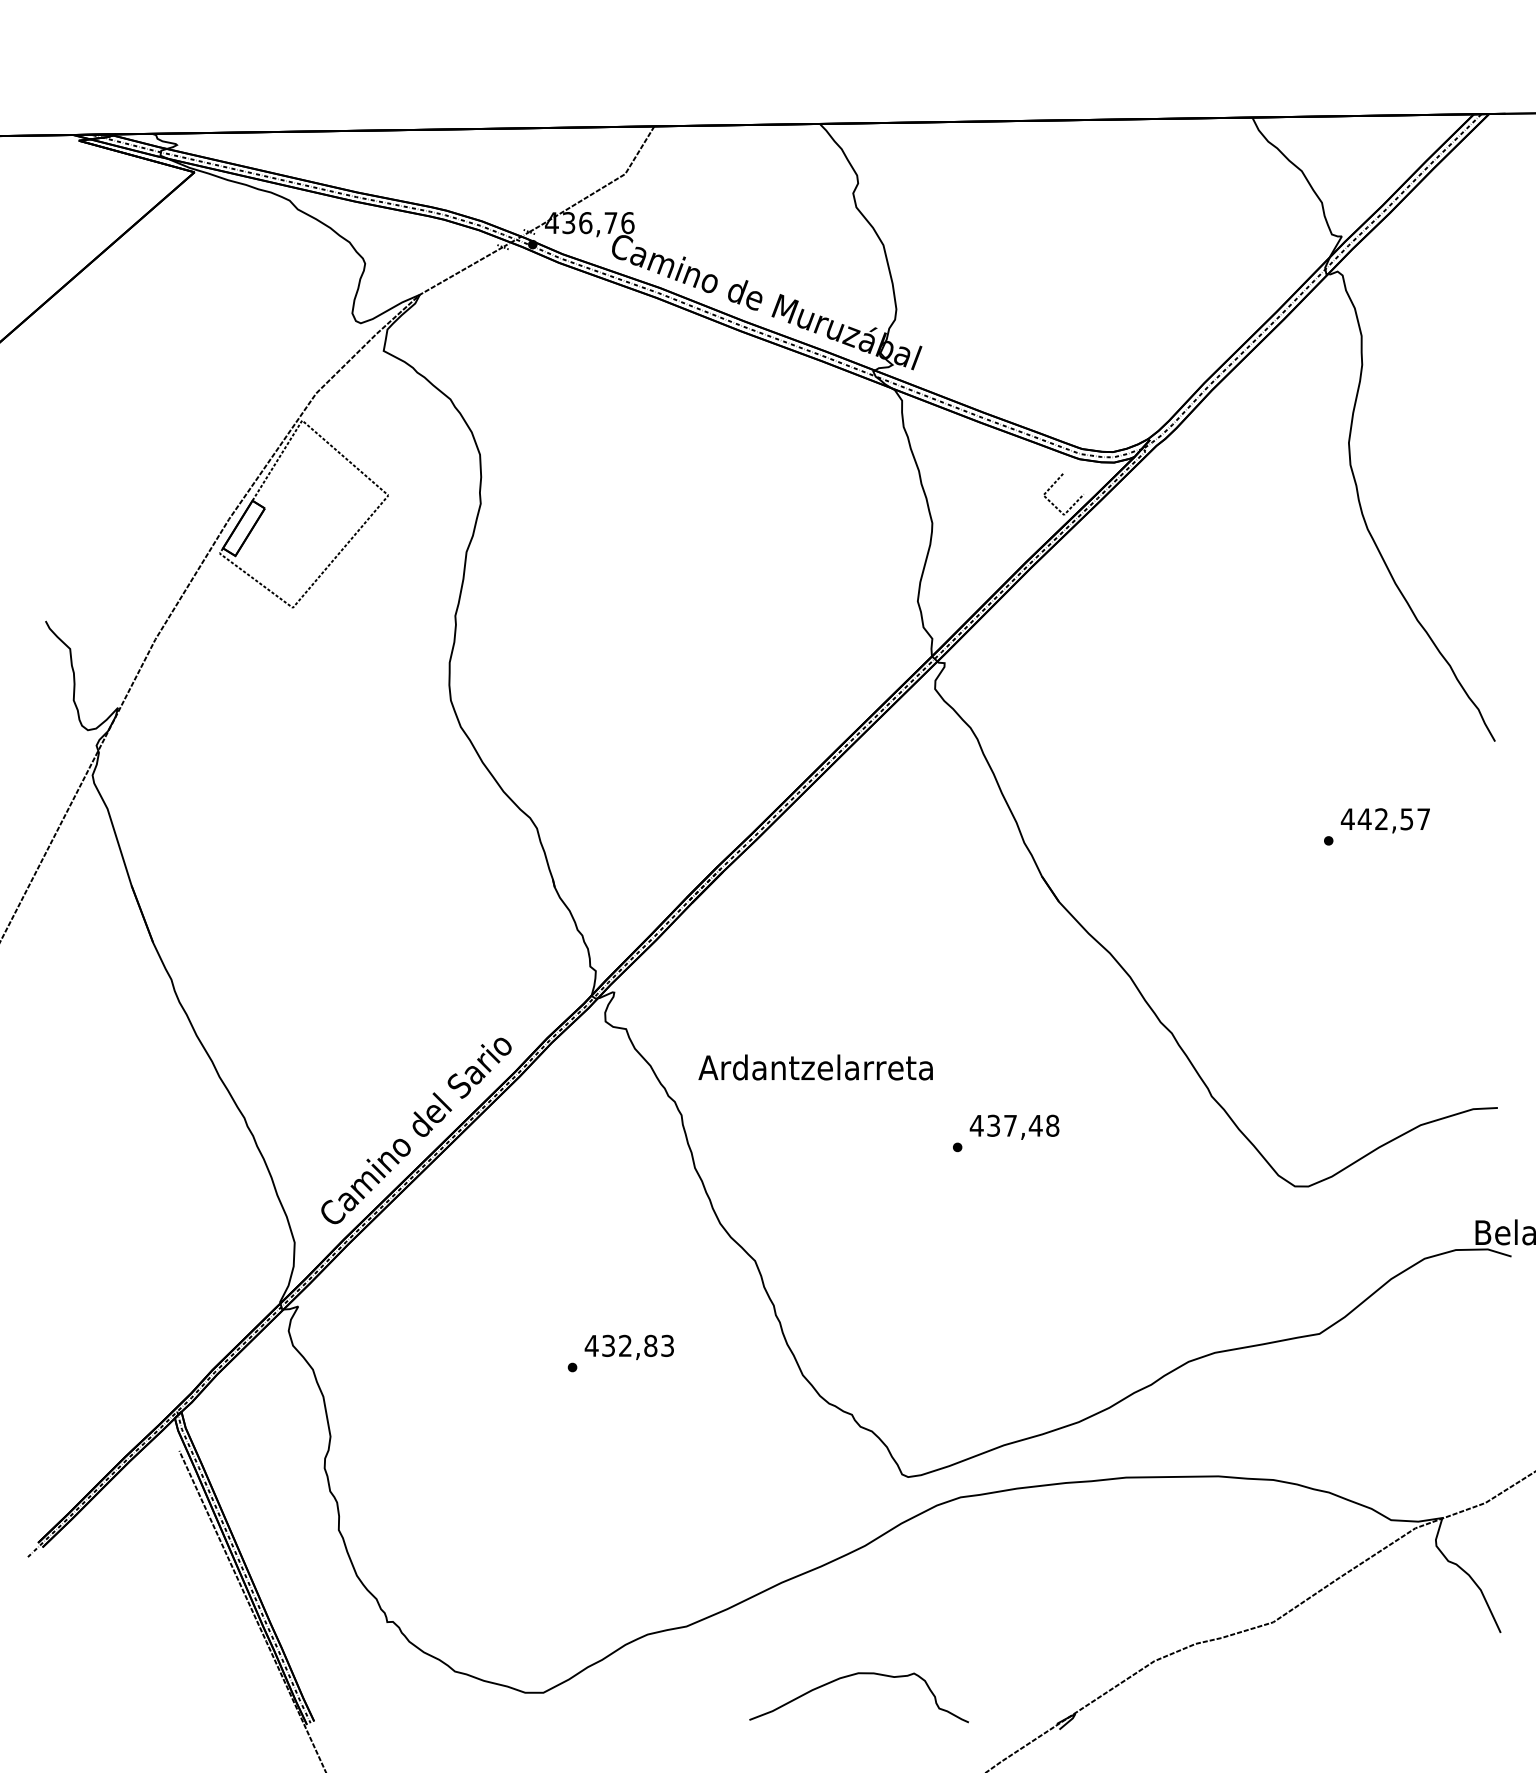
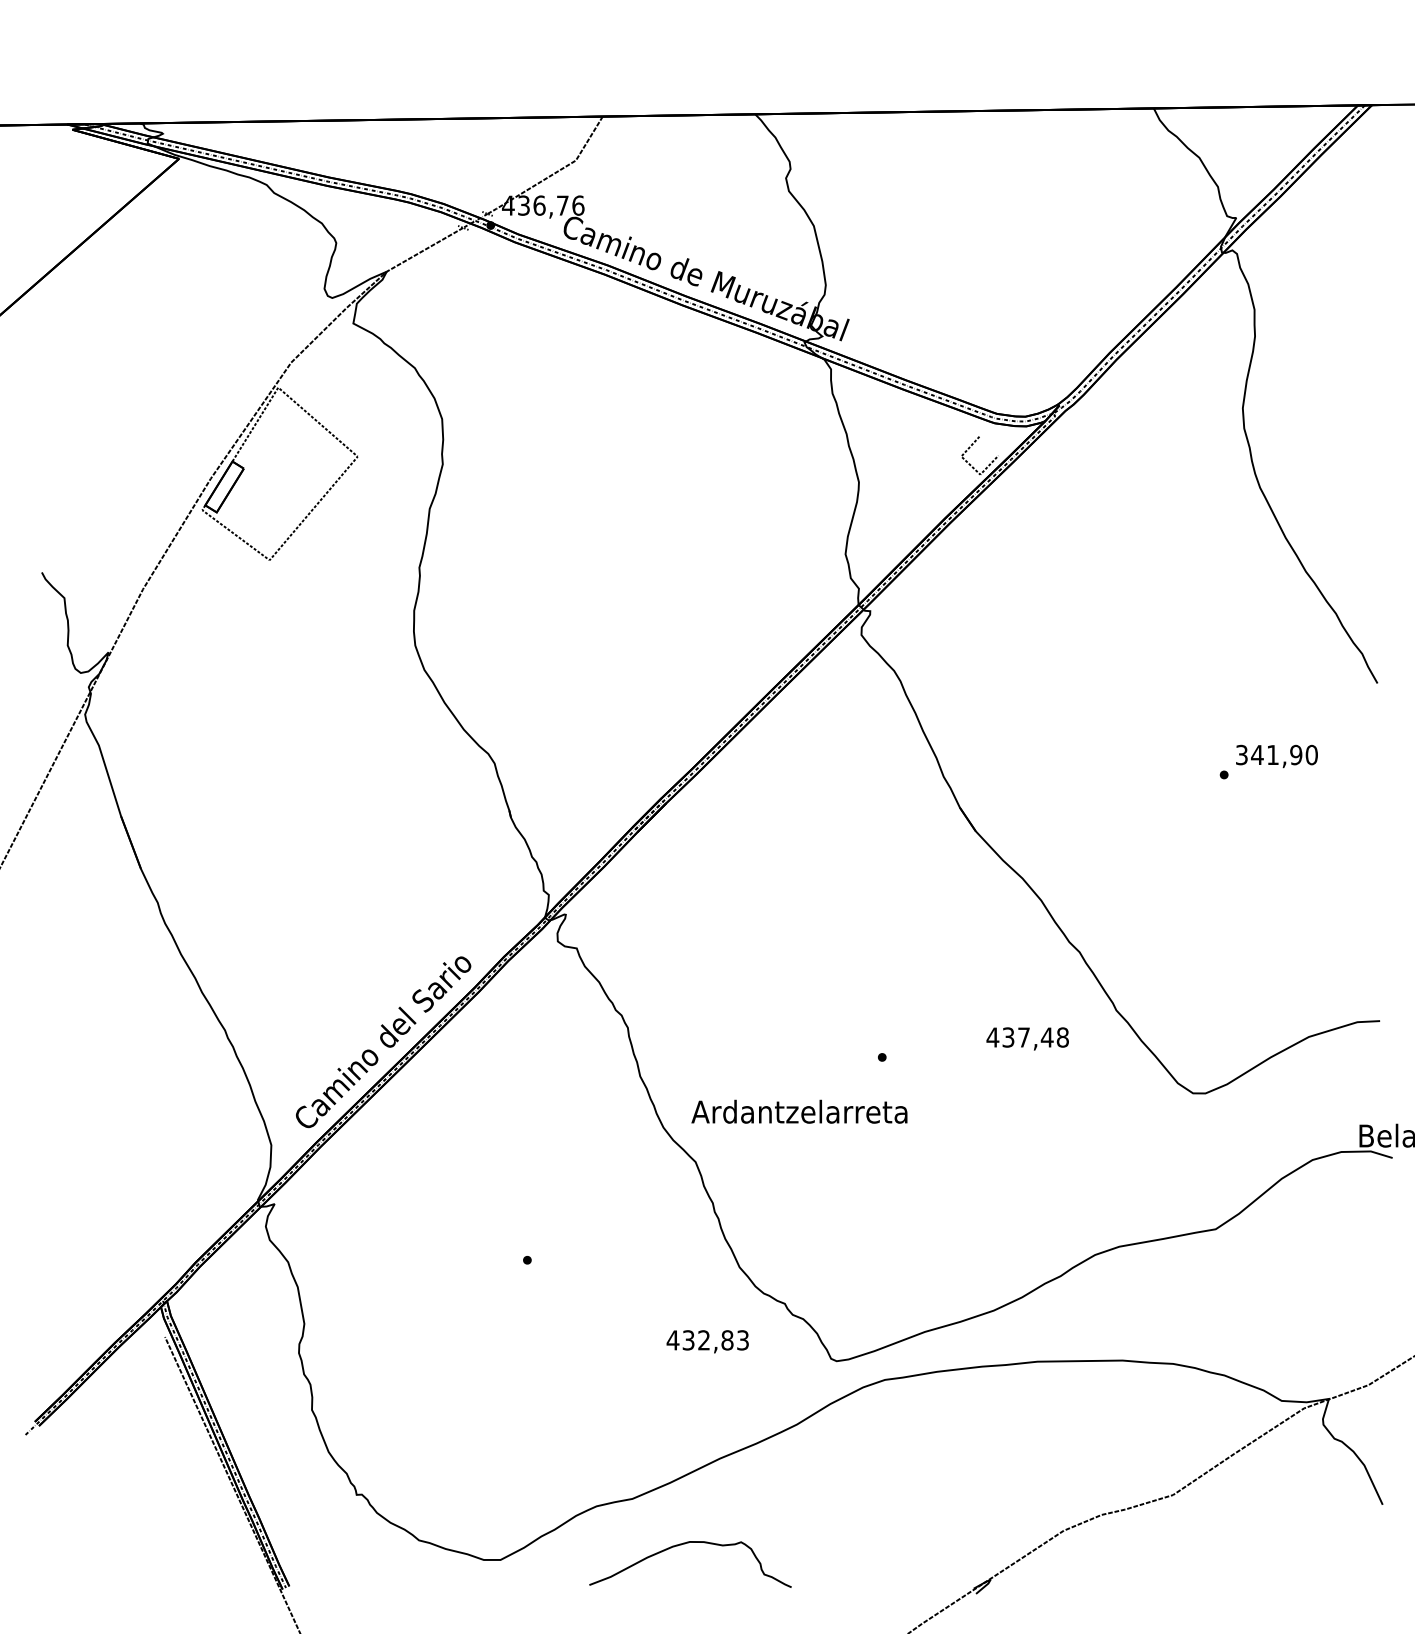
text: (1385, 818) -> (1276, 754), 442,57 -> 341,90
text: (815, 1067) -> (799, 1111), moved
text: (1014, 1126) -> (1027, 1038), moved
text: (629, 1347) -> (707, 1341), moved
curve: (853, 1675) -> (685, 1544), moved

